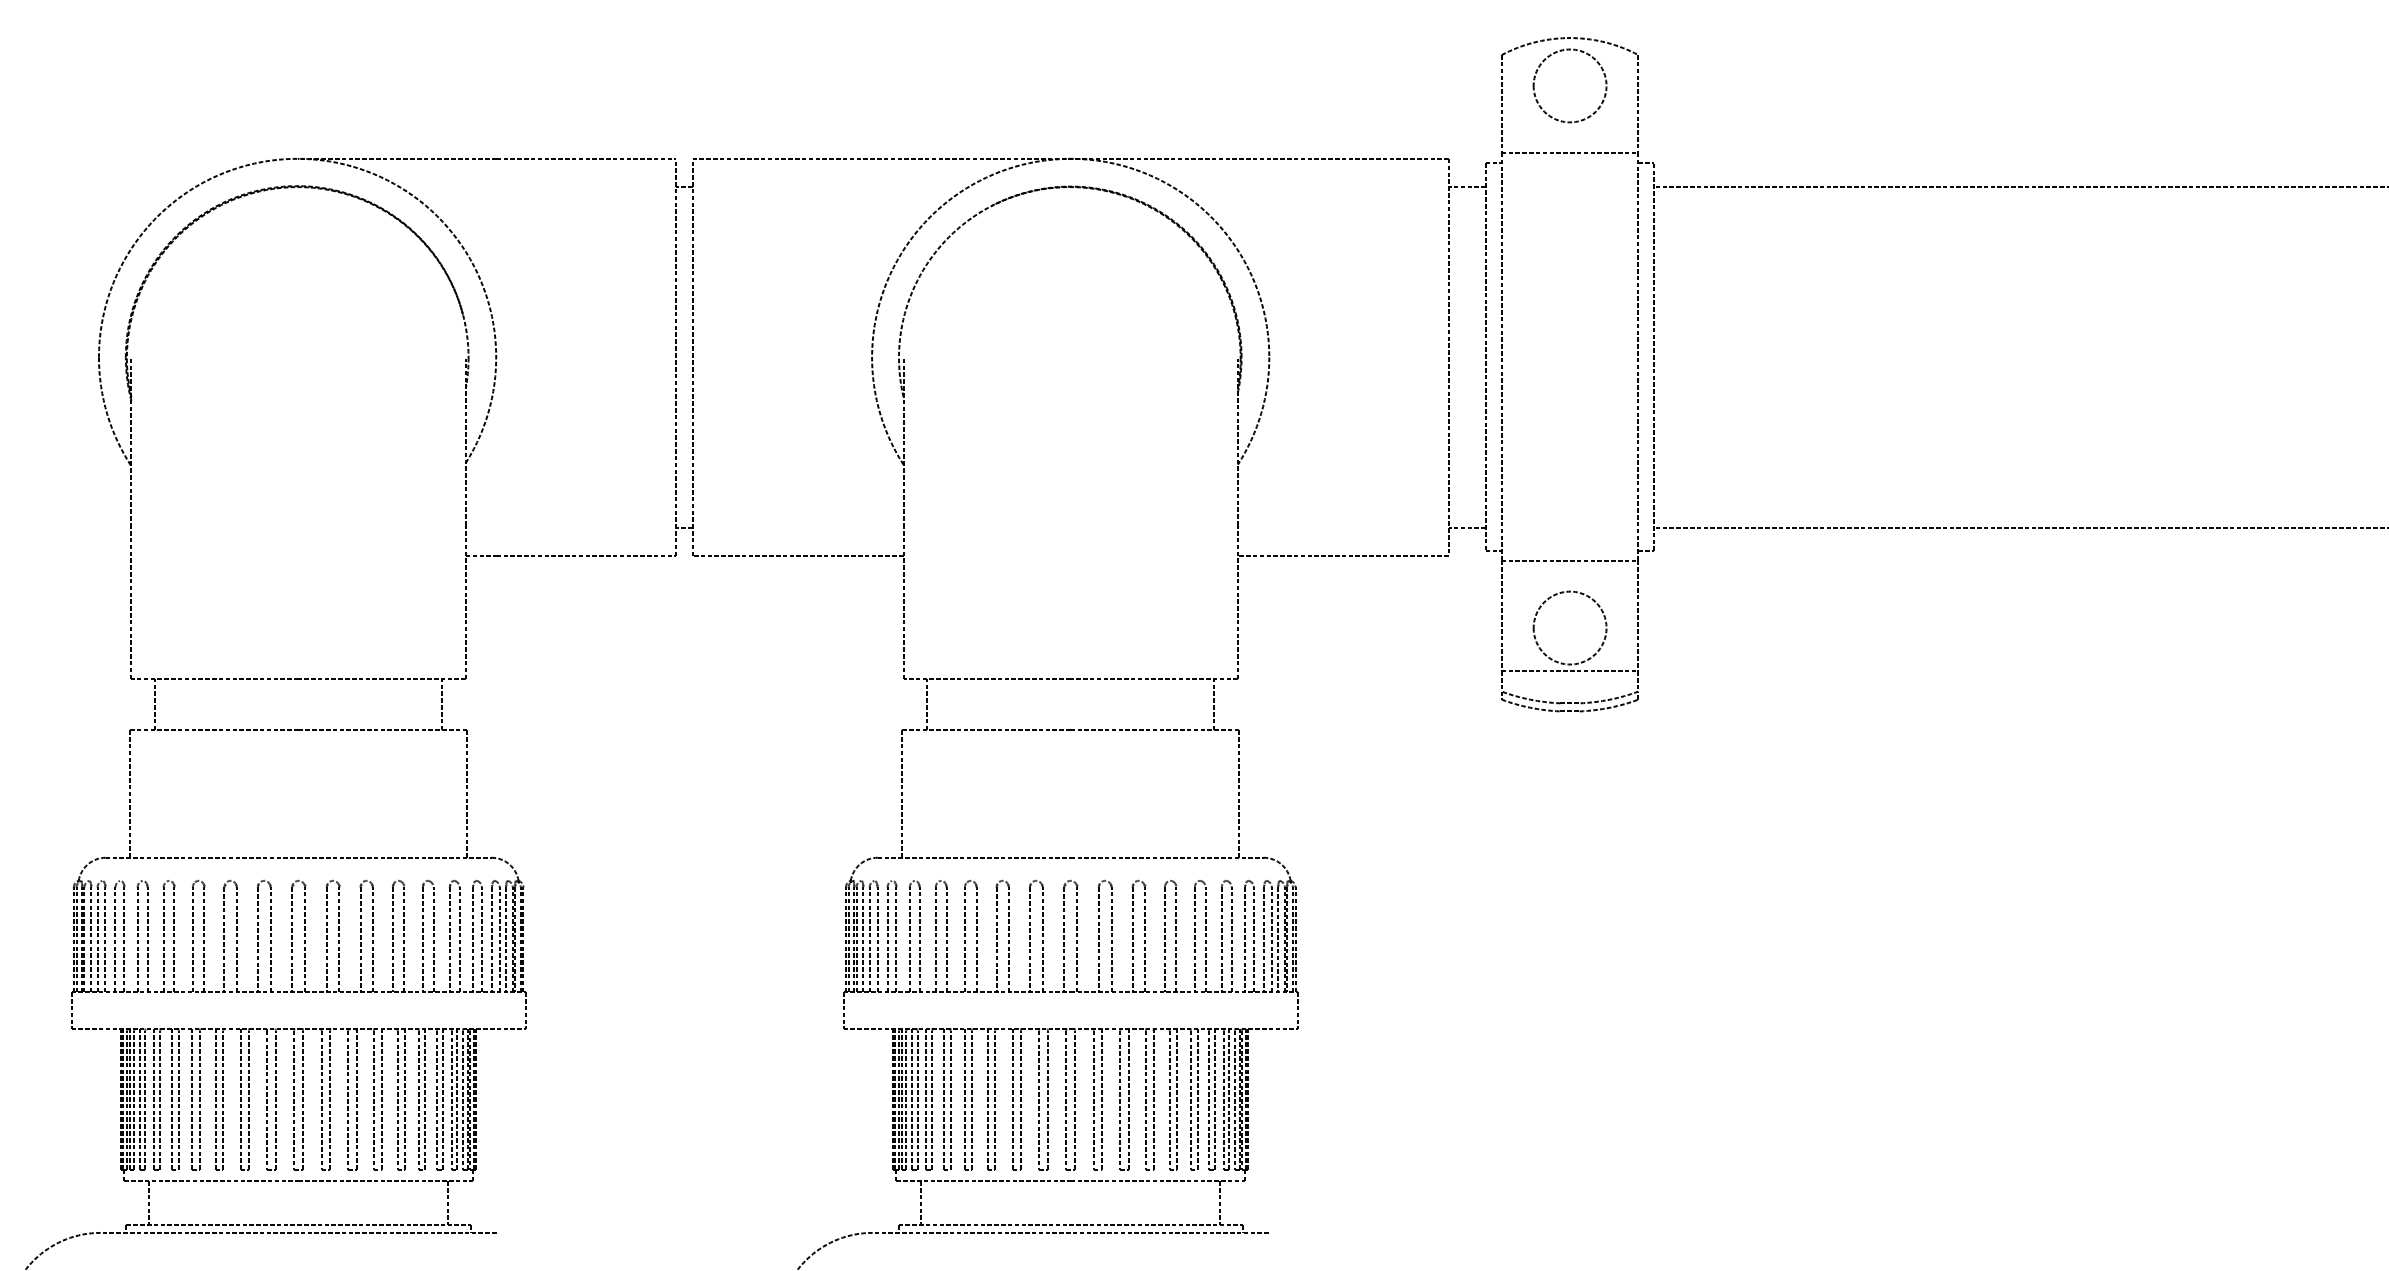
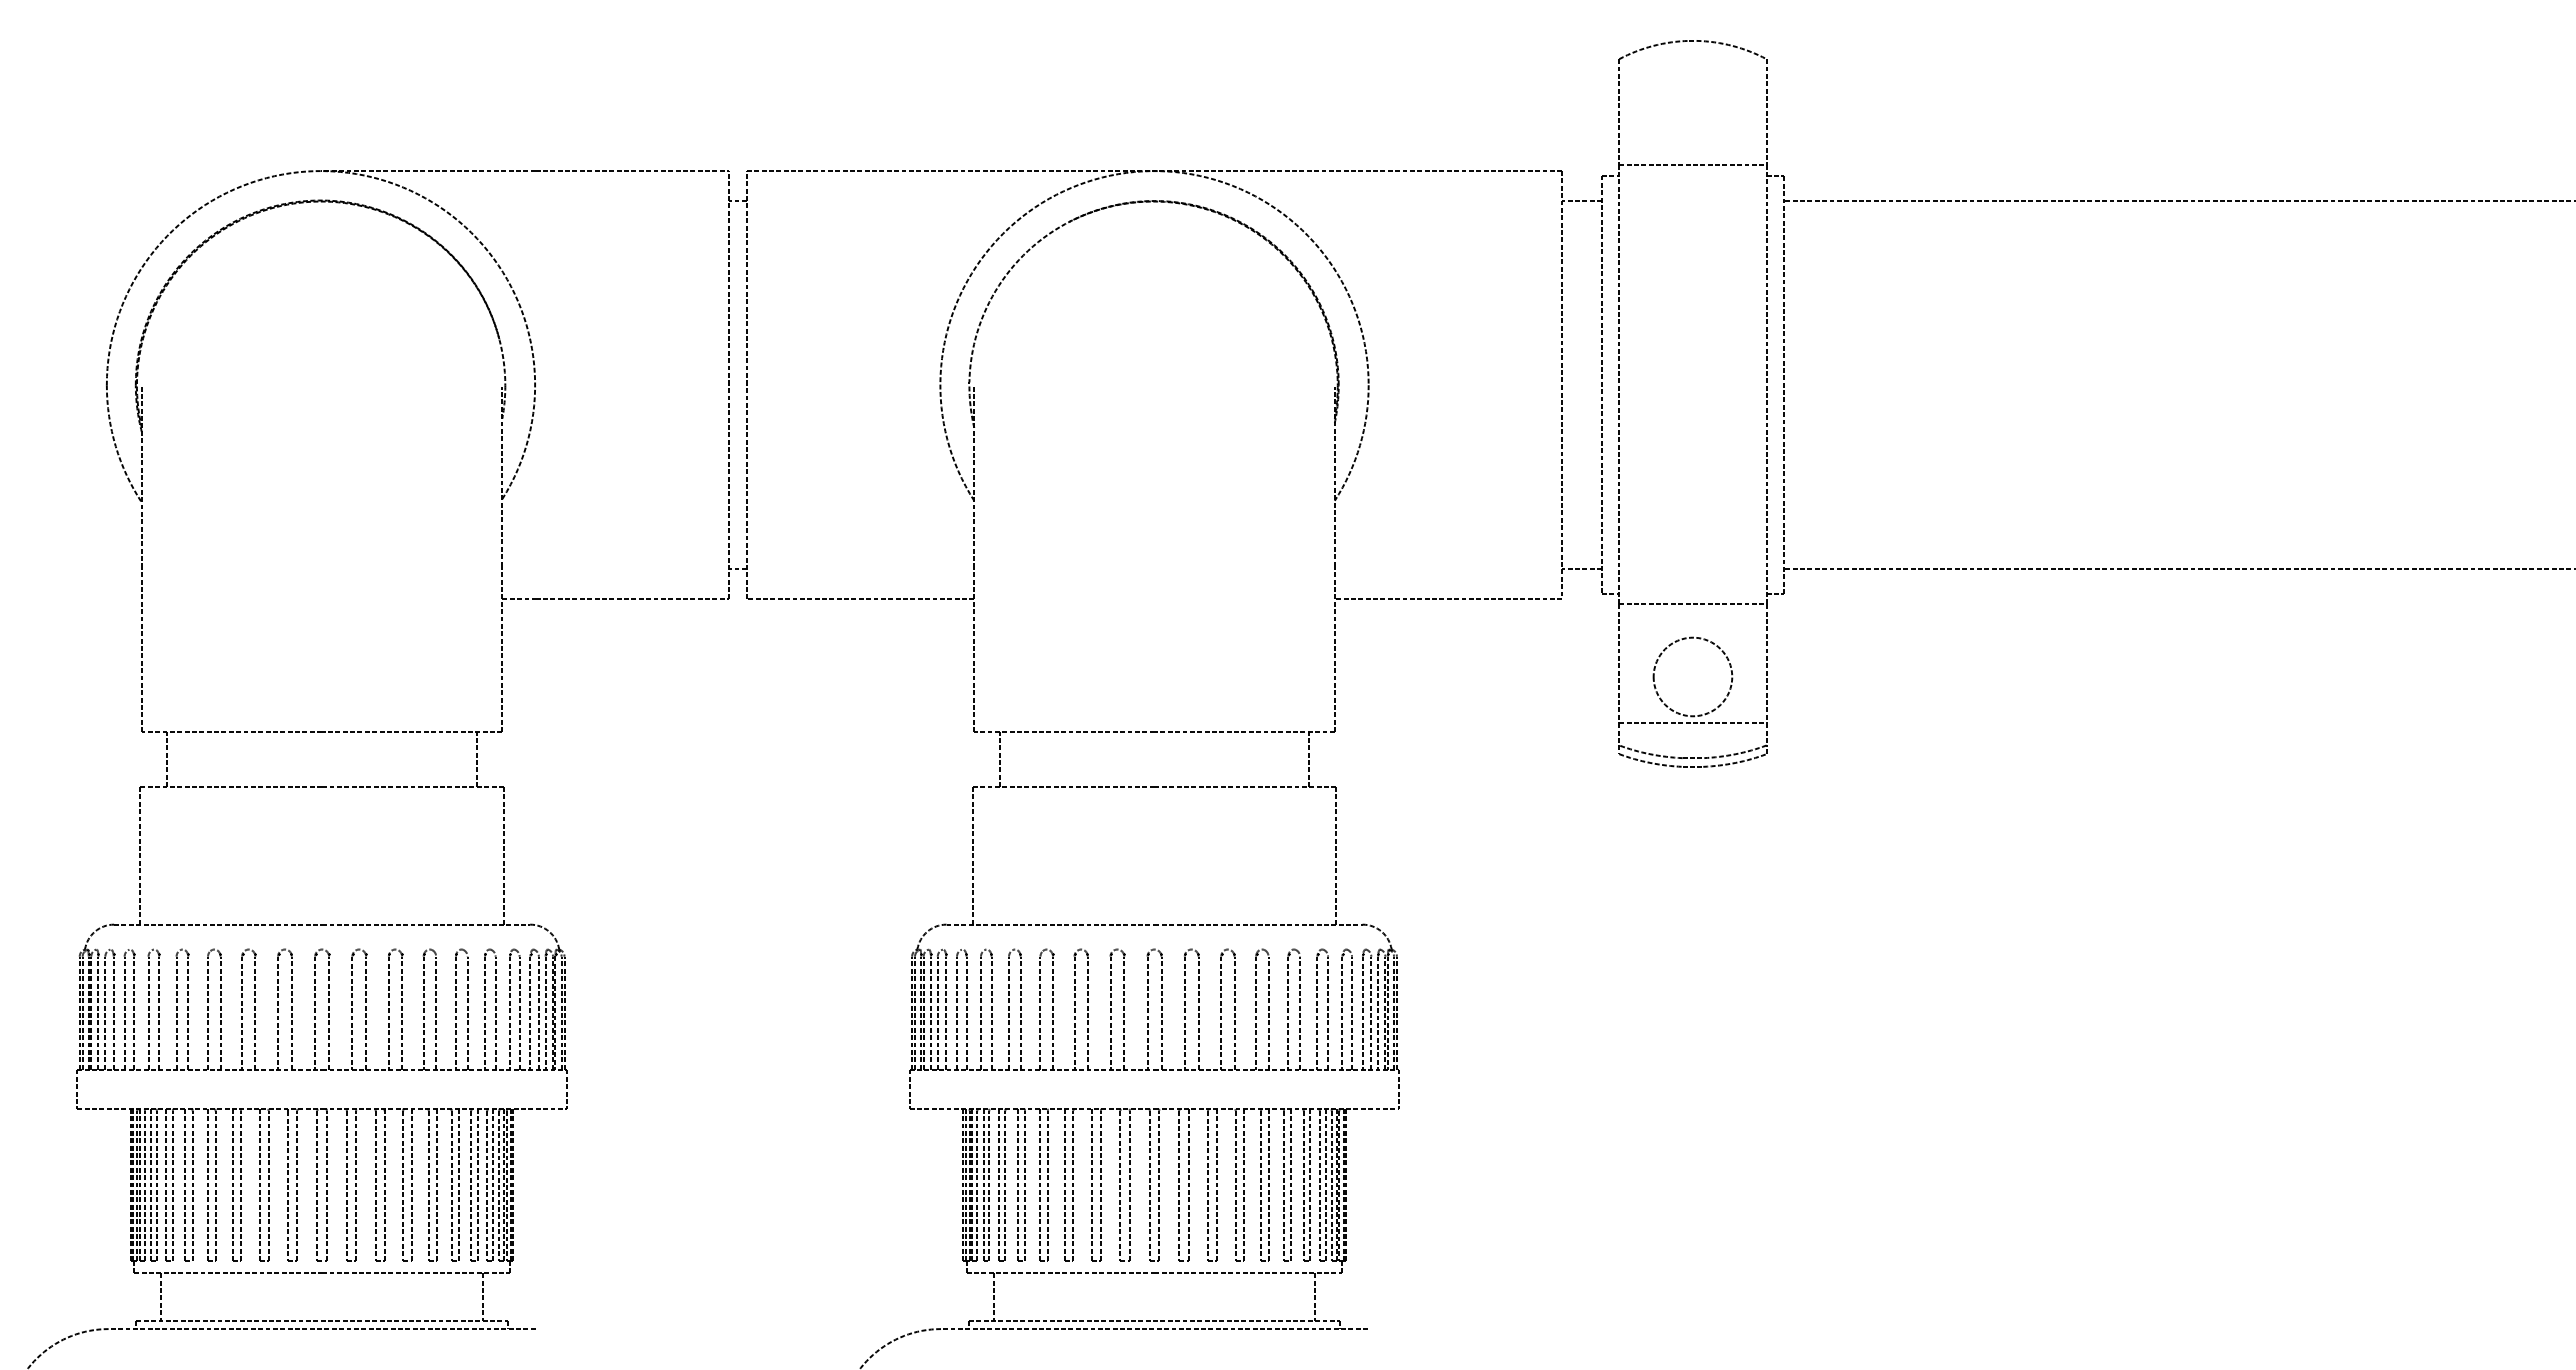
circle: (1569, 85) -> (1692, 92), removed

